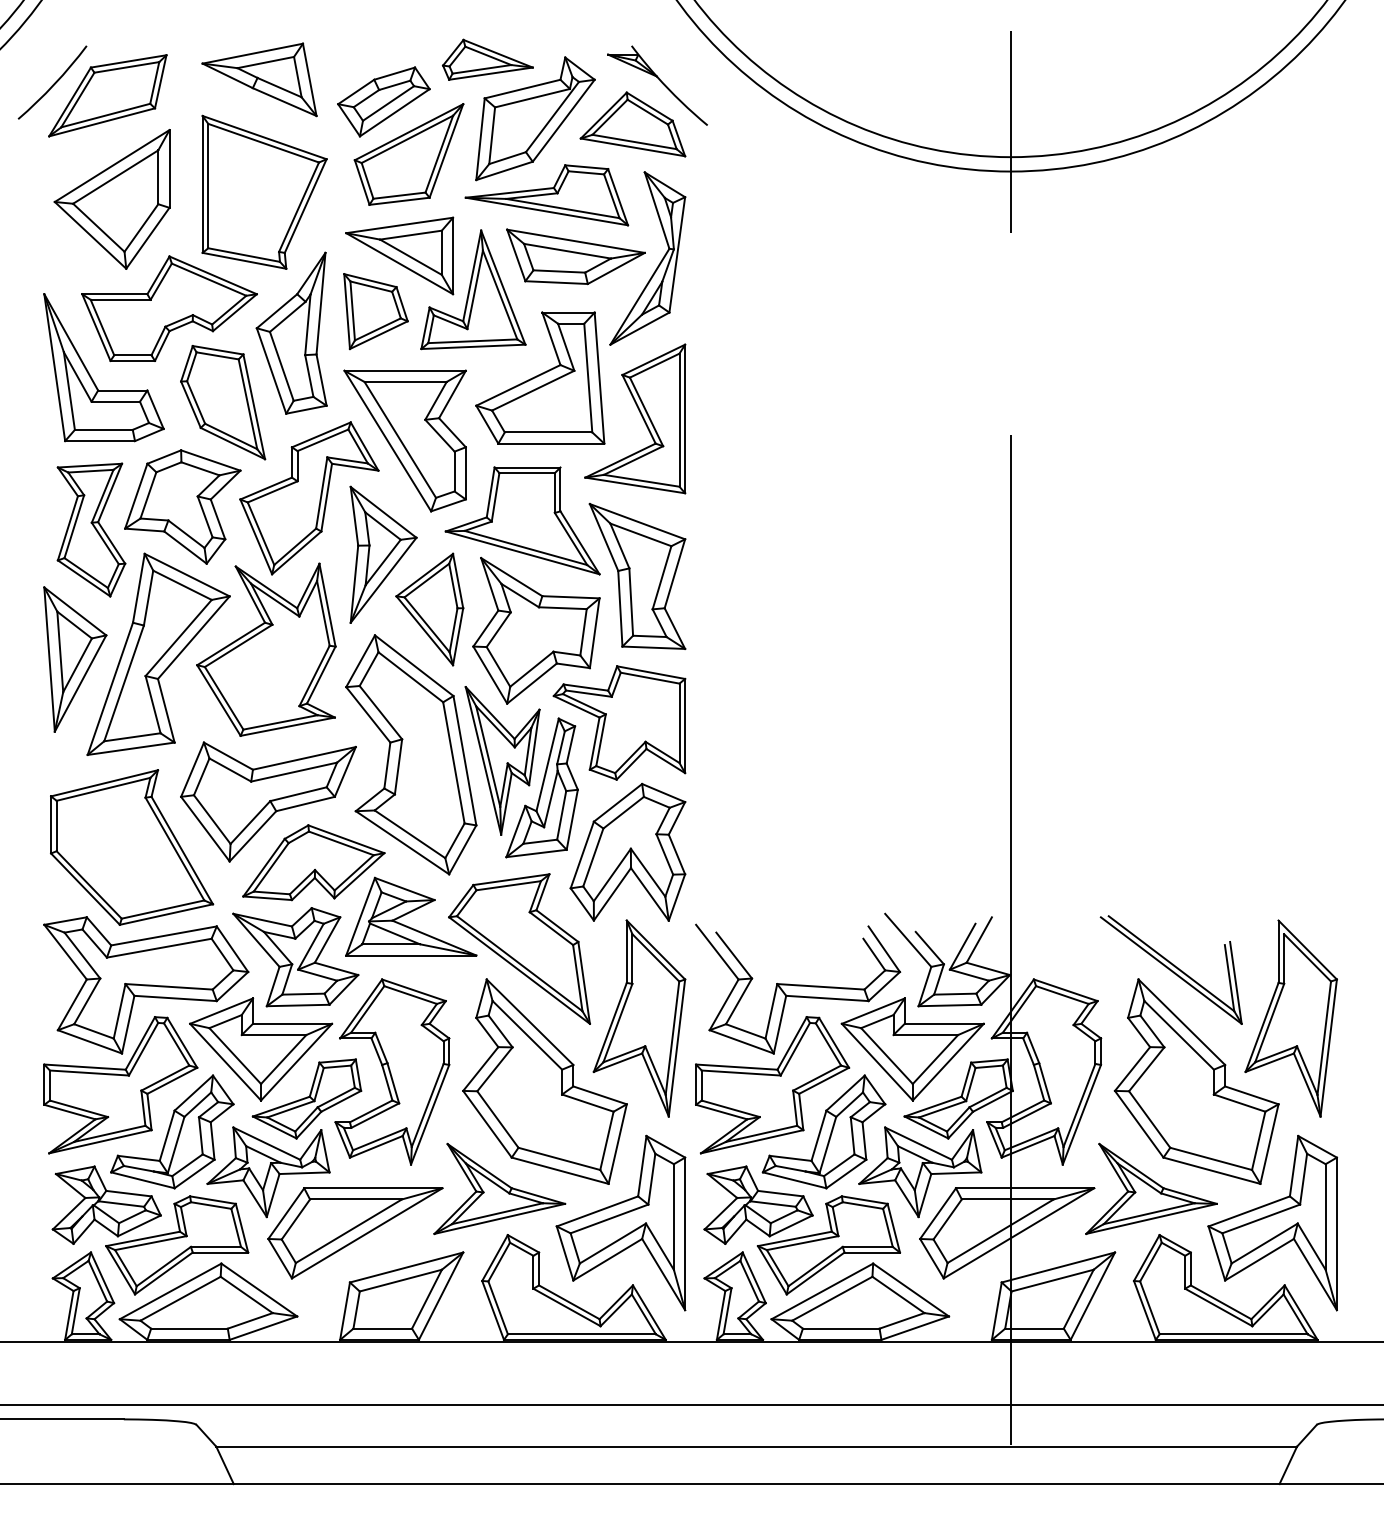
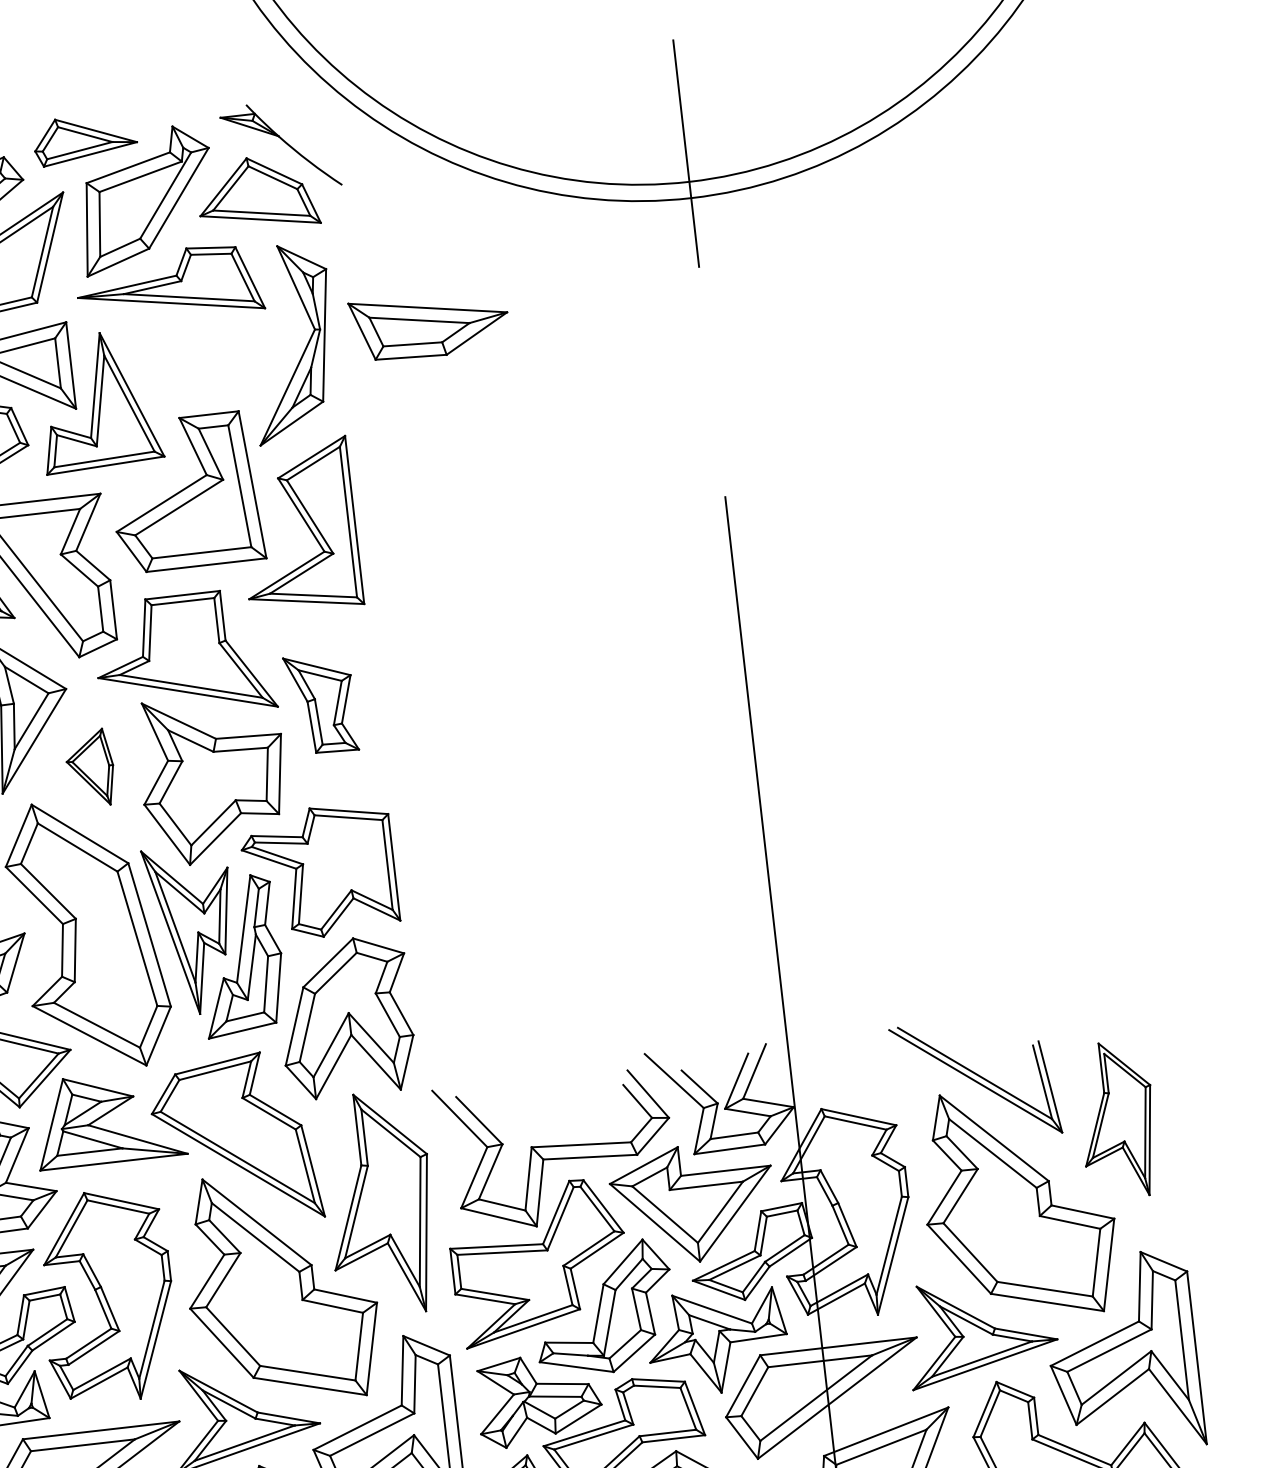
part: (575, 256) -> (429, 325), moved
part: (637, 575) -> (320, 703), size x0.6
part: (429, 609) -> (90, 768), size x0.6
part: (1290, 1018) -> (1116, 1120), size x0.7

